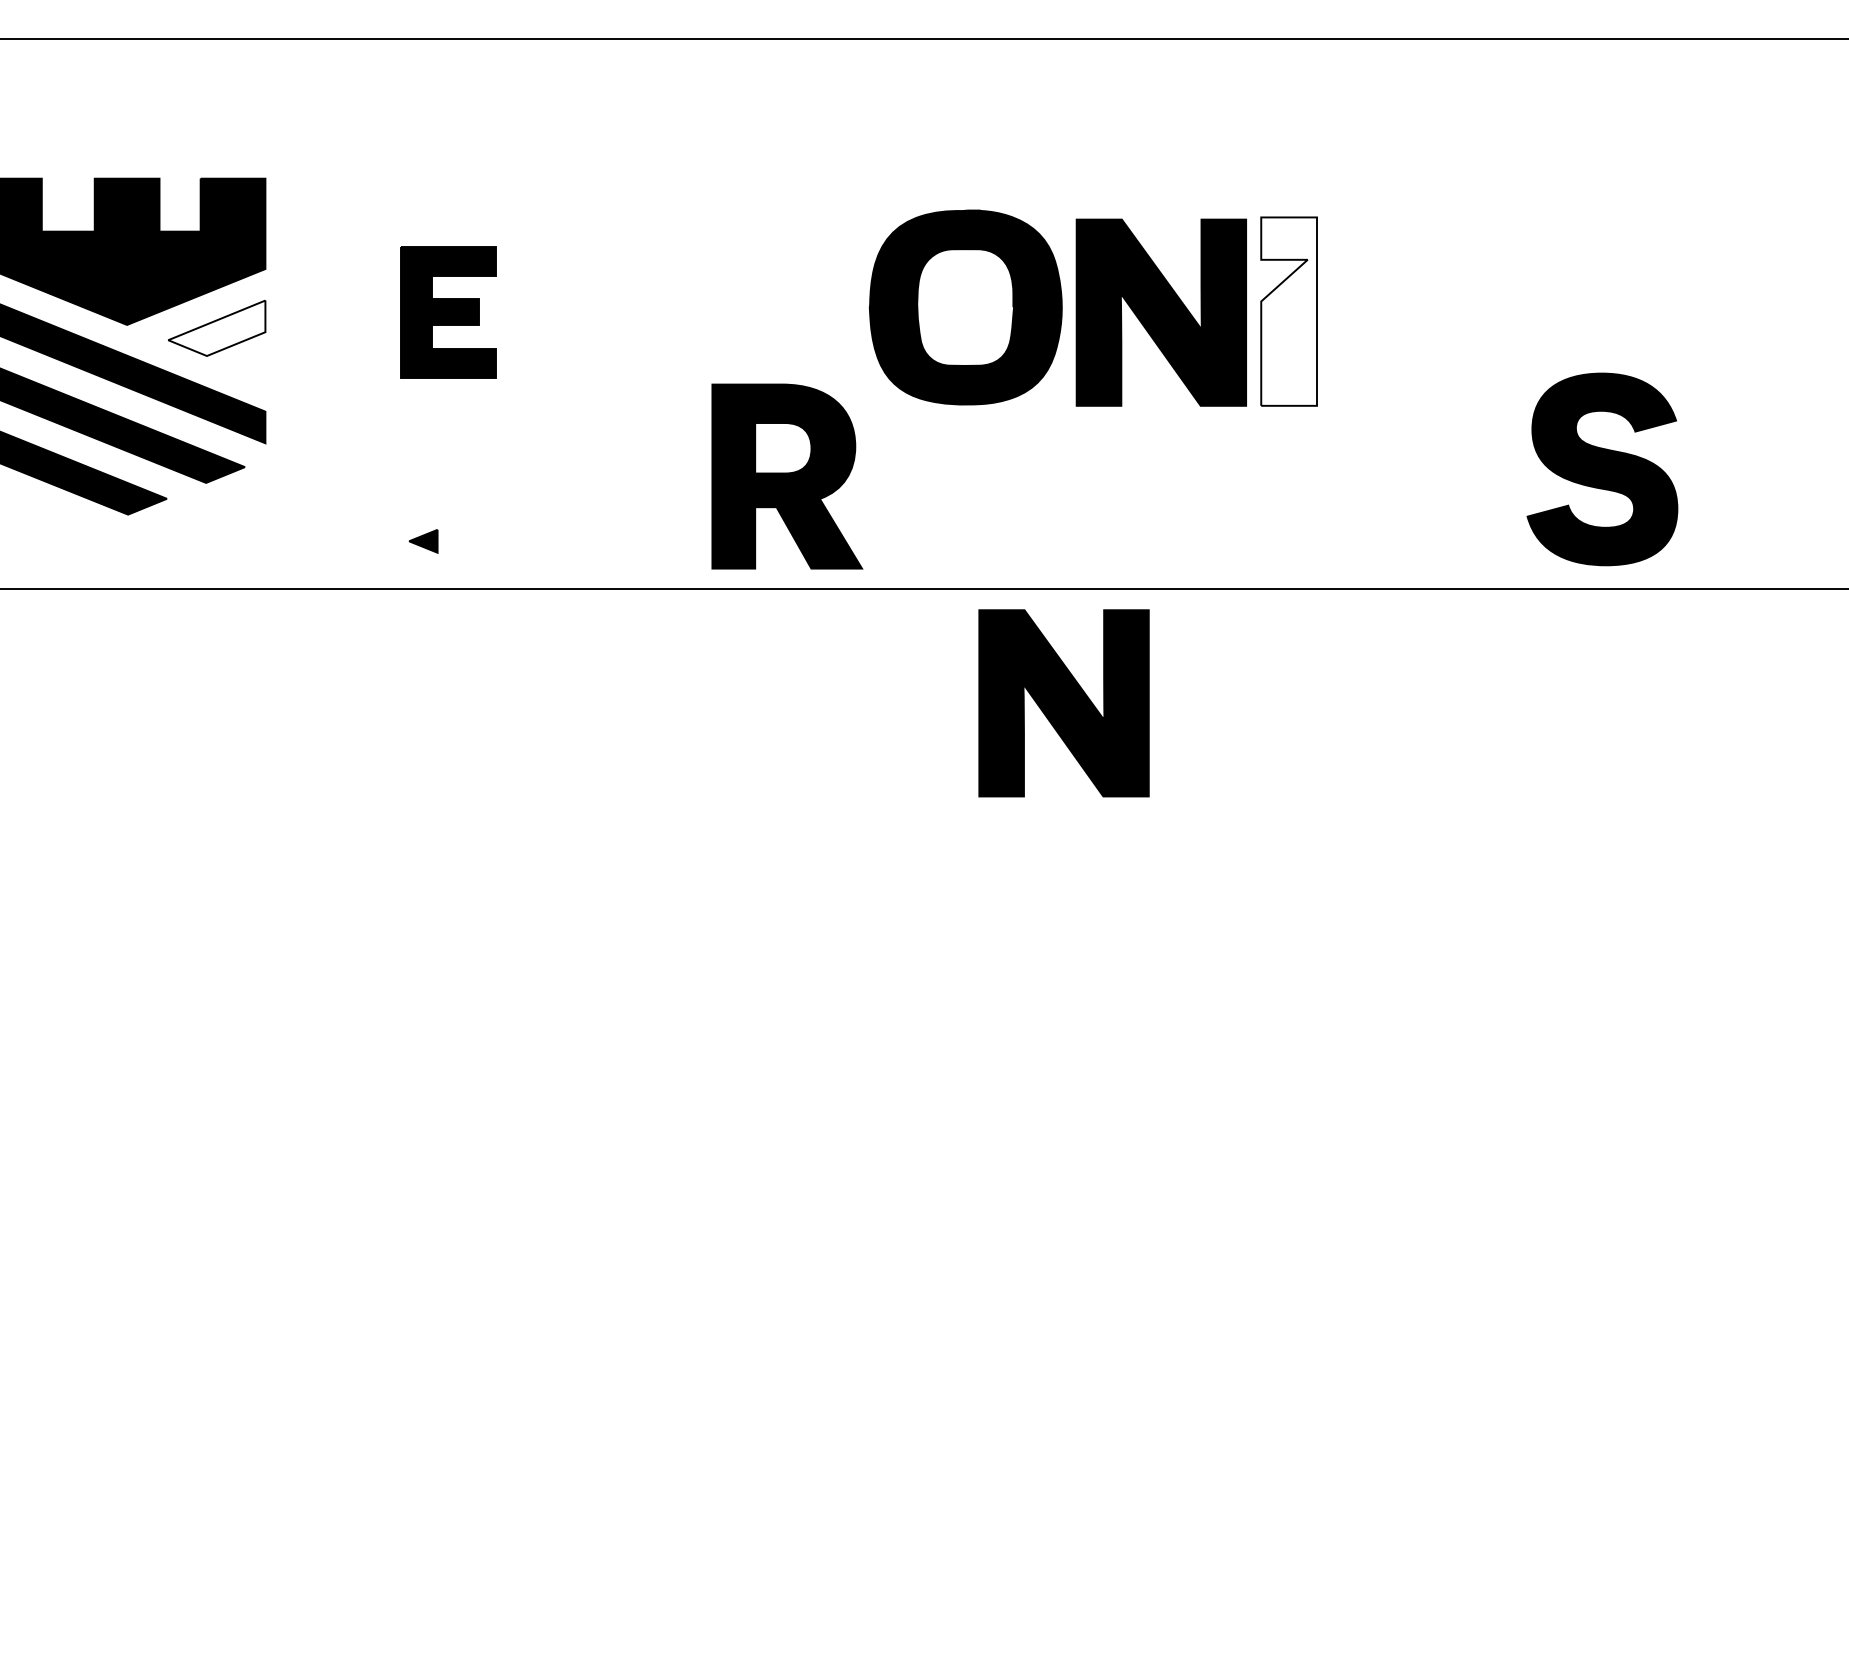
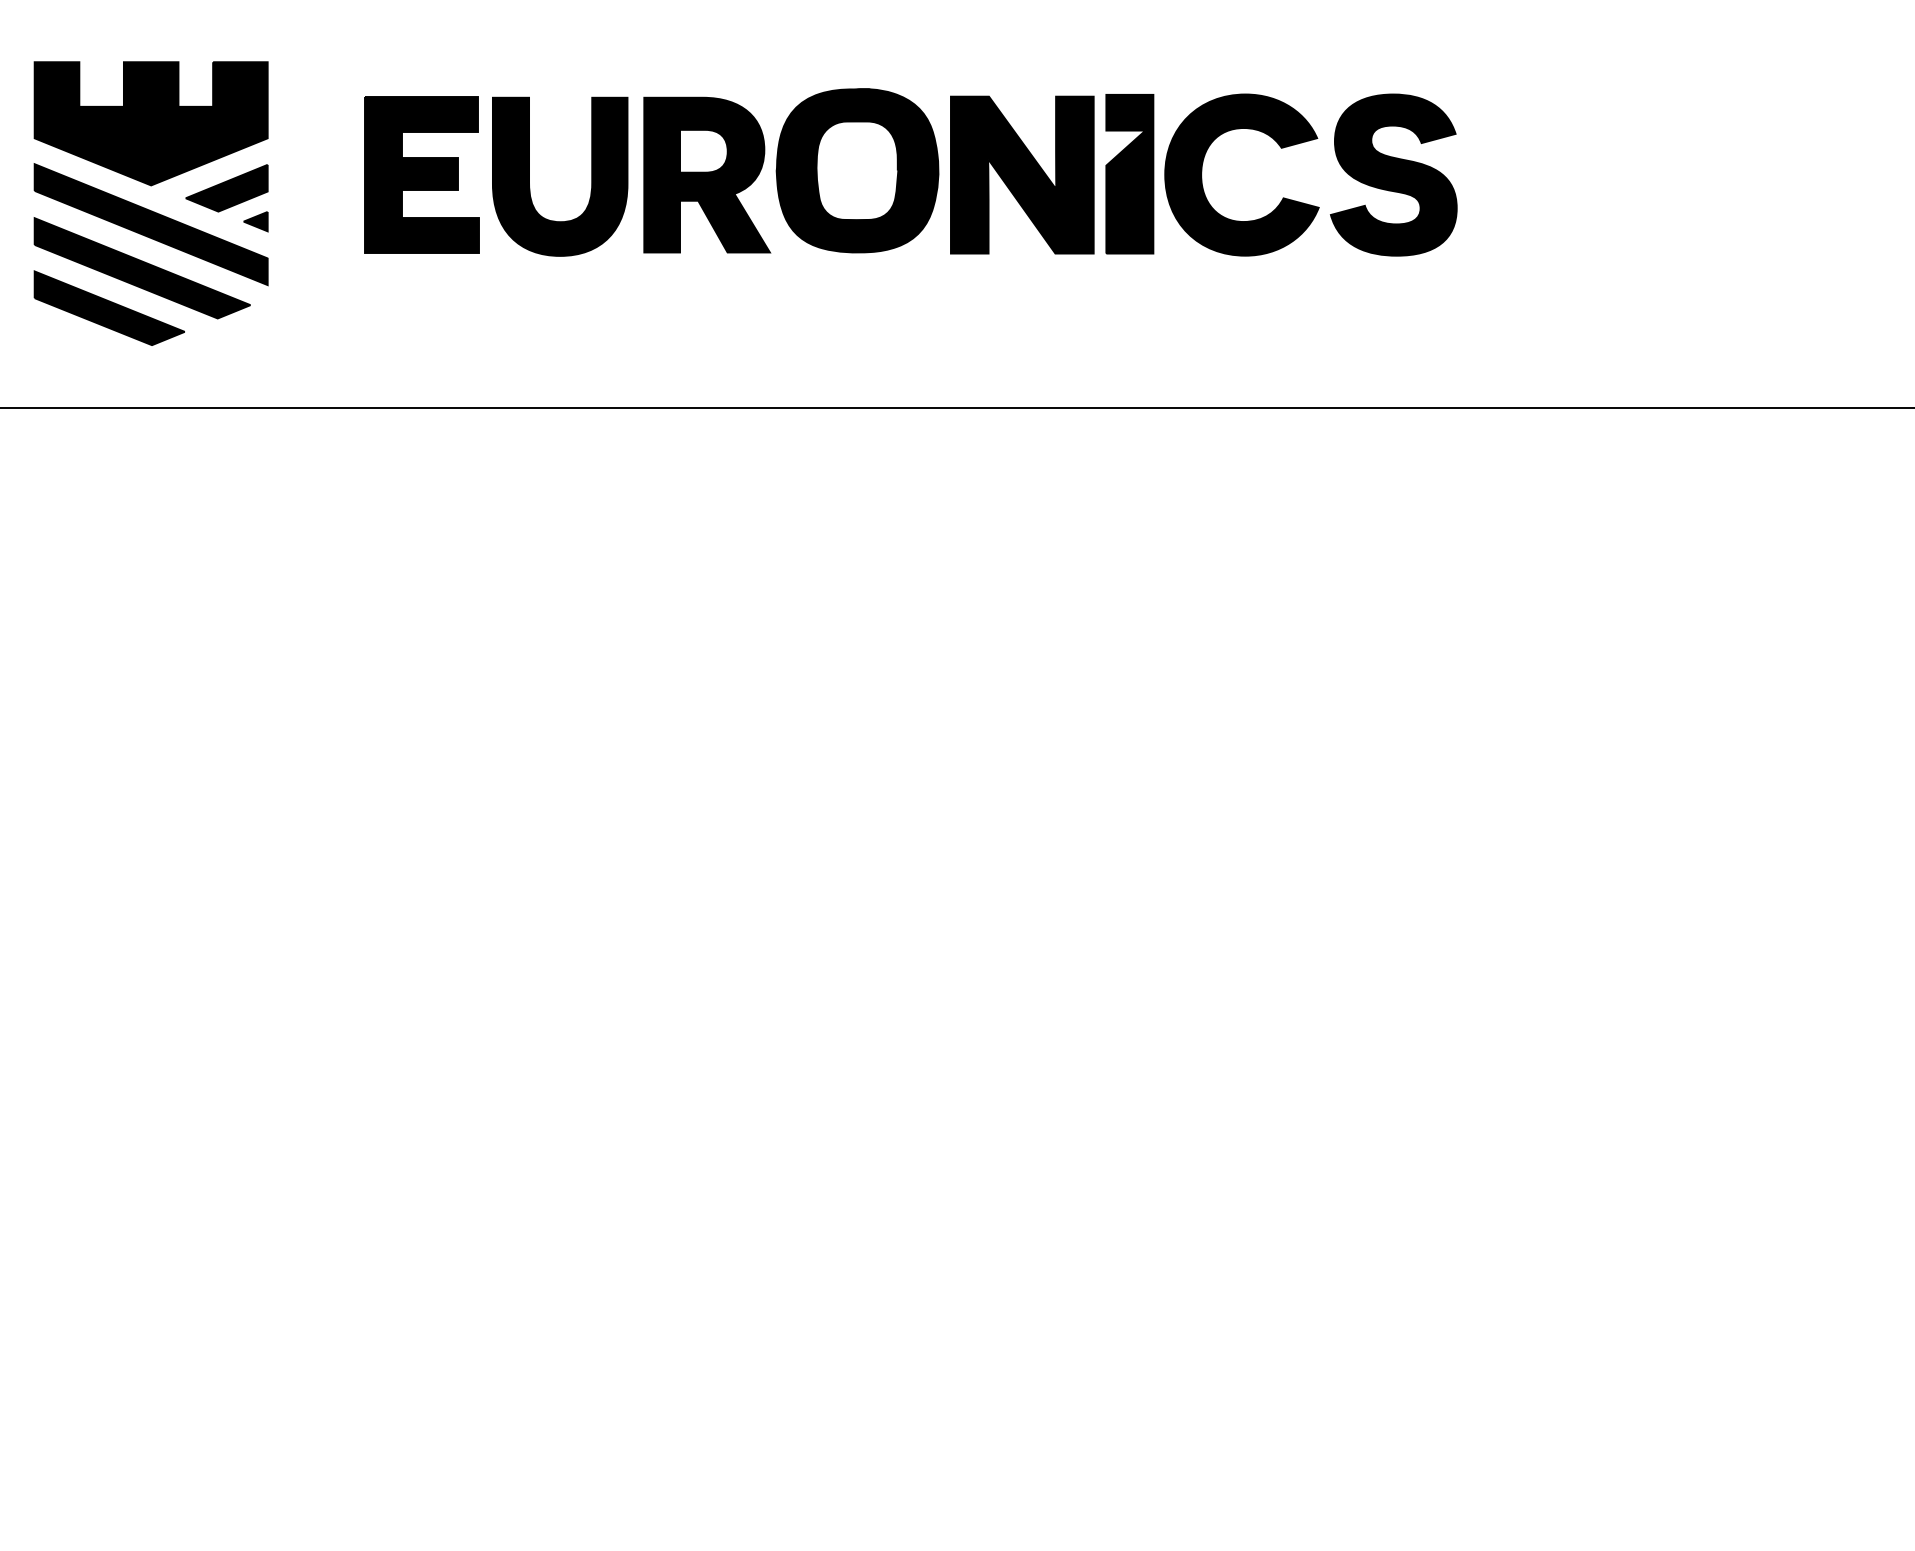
fill: (1288, 310) -> (1129, 173), added
part: (448, 311) -> (421, 174), size x1.43
fill: (1421, 311) -> (1241, 174), added
fill: (611, 314) -> (559, 176), added
fill: (216, 327) -> (226, 187), added
part: (1602, 468) -> (1393, 174), moved
part: (787, 475) -> (707, 174), moved
part: (423, 541) -> (255, 221), moved
part: (1064, 702) -> (940, 503), removed

